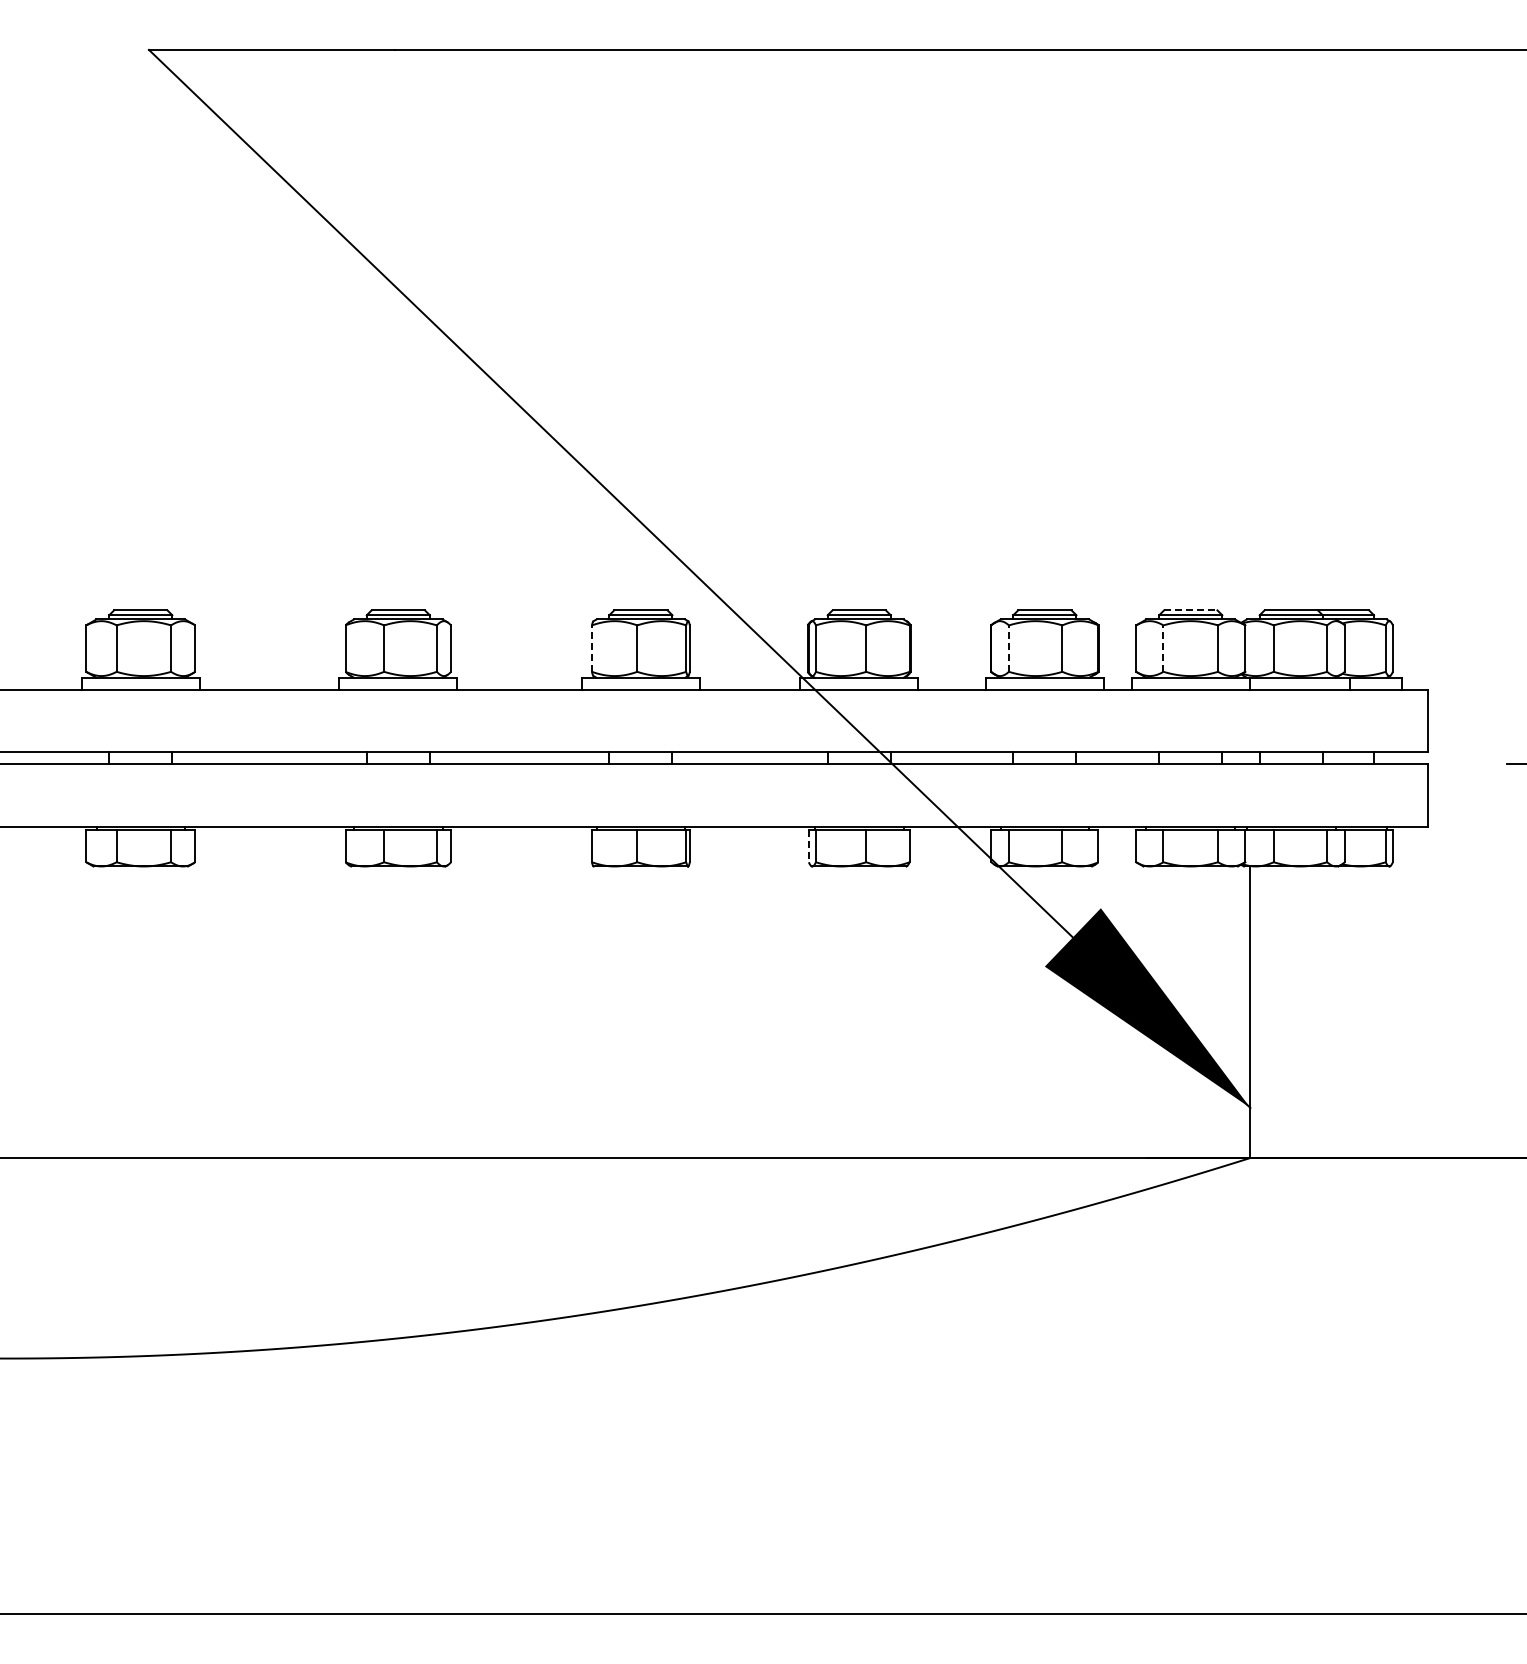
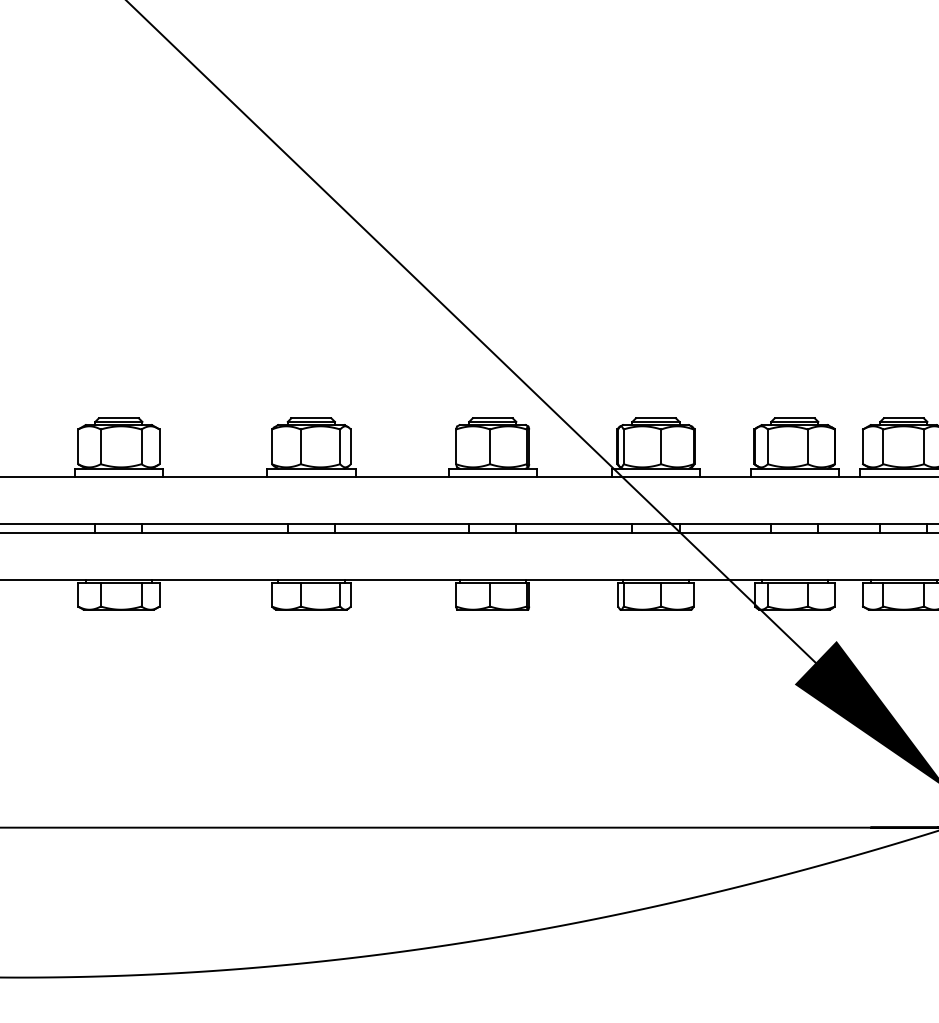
line: (1190, 610) -> (903, 418), dashed -> solid
line: (591, 648) -> (455, 446), dashed -> solid
line: (1008, 648) -> (767, 446), dashed -> solid
line: (1163, 648) -> (883, 446), dashed -> solid
line: (808, 846) -> (618, 594), dashed -> solid

